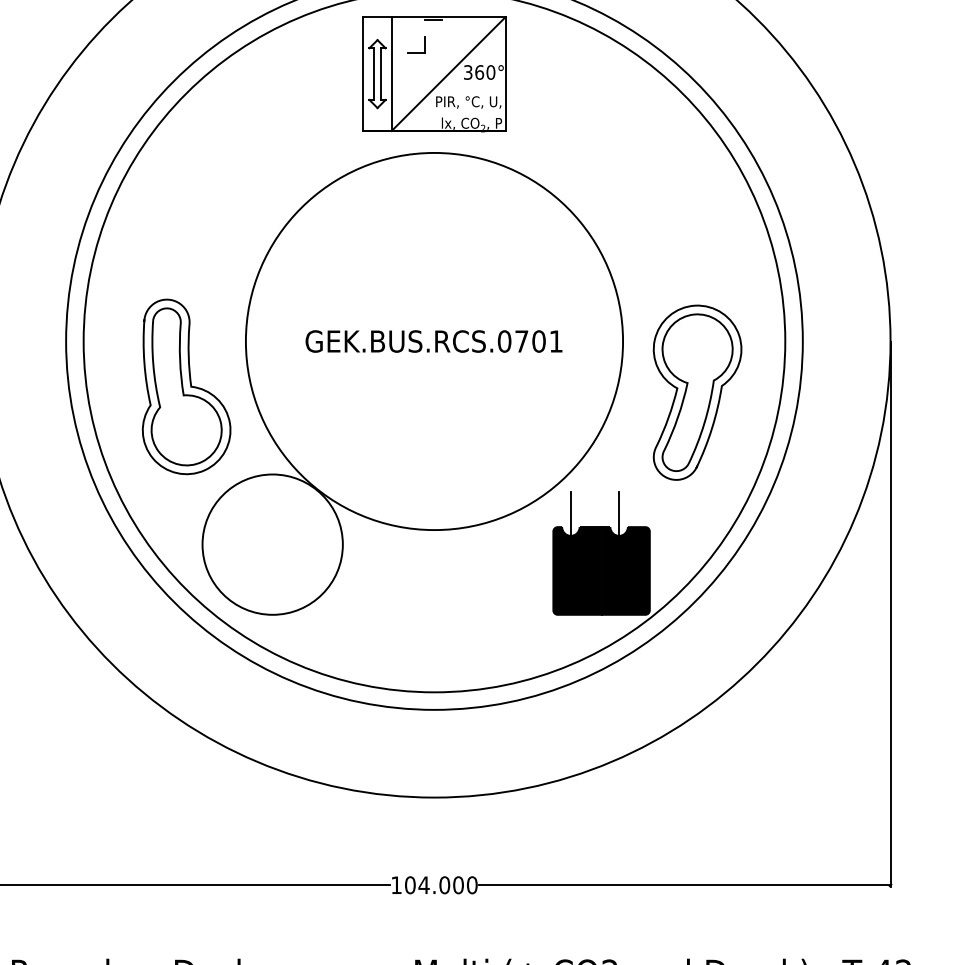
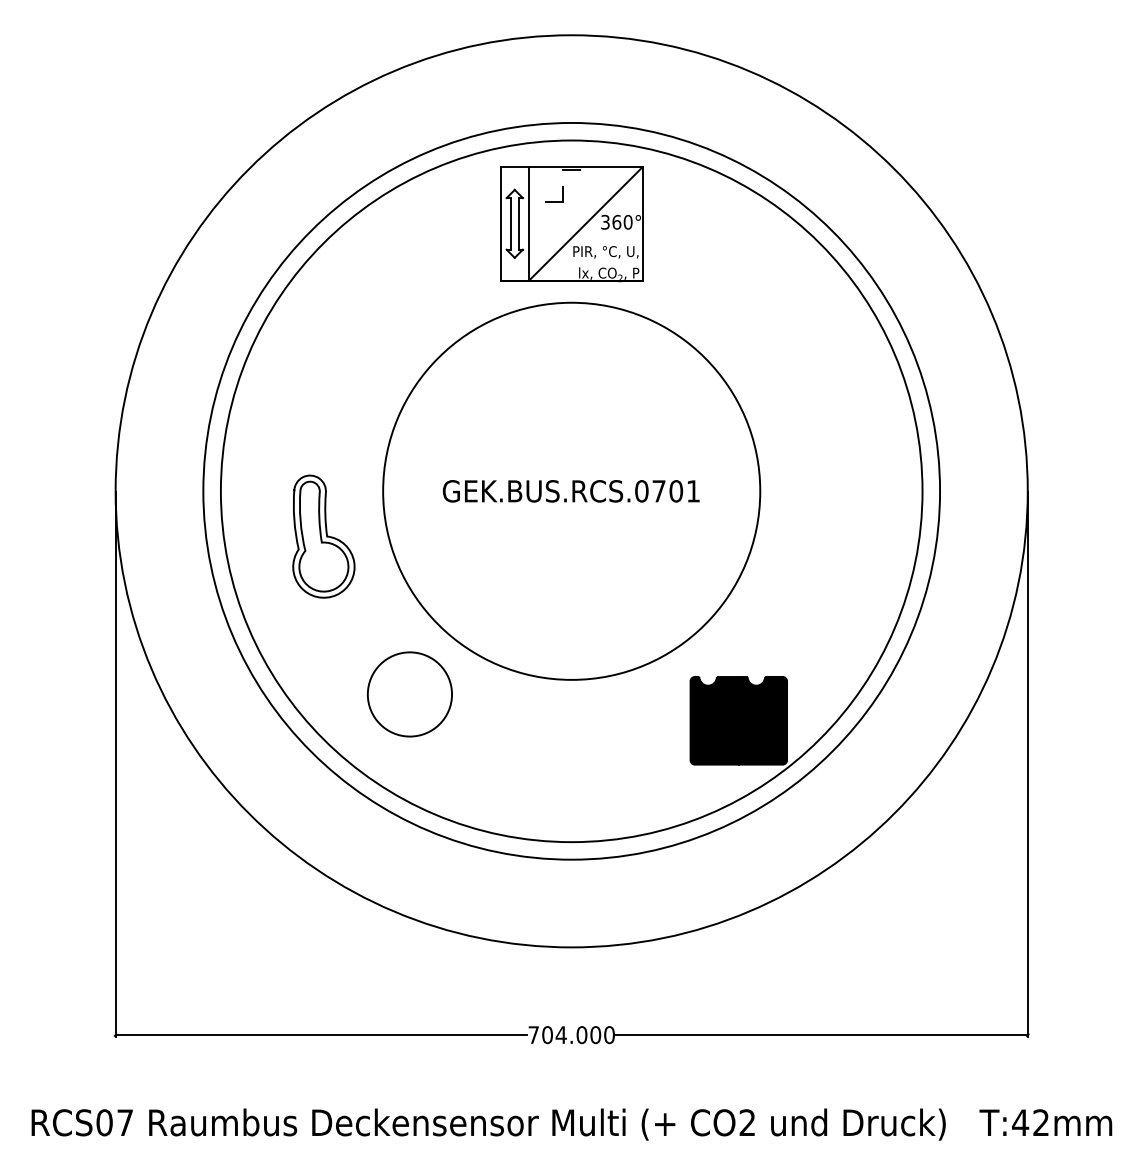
part: (186, 386) -> (323, 536), size x0.7
part: (697, 392) -> (834, 542), removed
line: (571, 513) -> (708, 663), removed
line: (619, 513) -> (756, 663), removed
circle: (272, 544) -> (409, 694), size x0.6
text: (396, 884) -> (533, 1034), 104.000 -> 704.000

